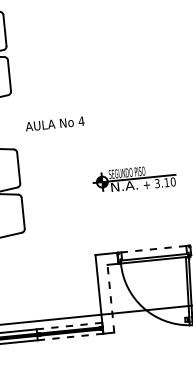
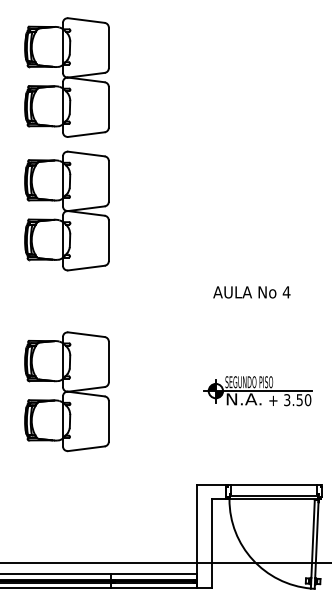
text: (54, 124) -> (251, 292), moved
text: (166, 182) -> (299, 400), 3.10 -> 3.50
line: (154, 249) -> (274, 485), dashed -> solid
line: (110, 298) -> (211, 543), dashed -> solid
line: (68, 326) -> (153, 574), dashed -> solid
line: (69, 337) -> (153, 588), dashed -> solid

